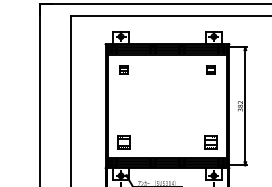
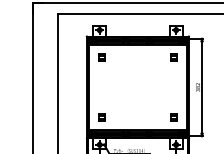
part: (123, 142) -> (101, 117), size x0.62
part: (210, 142) -> (173, 117), size x0.62

